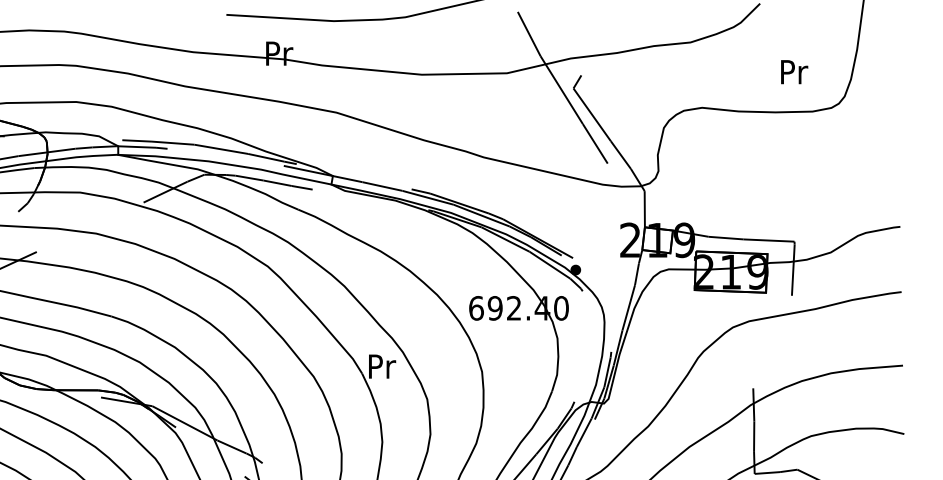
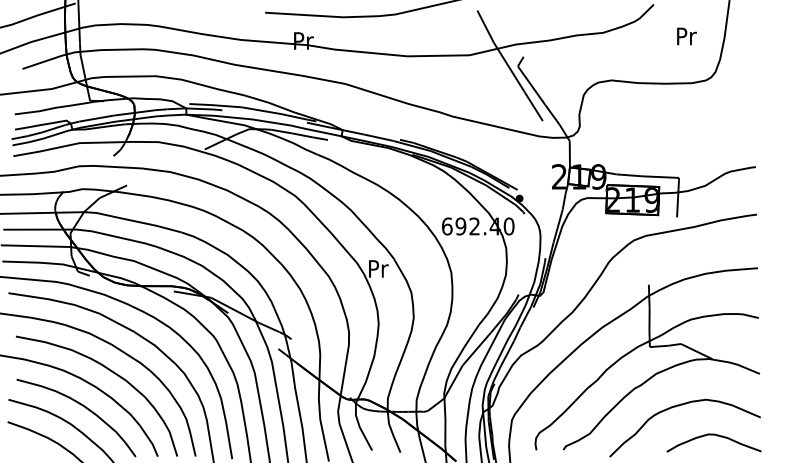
text: (793, 72) -> (686, 36), moved

